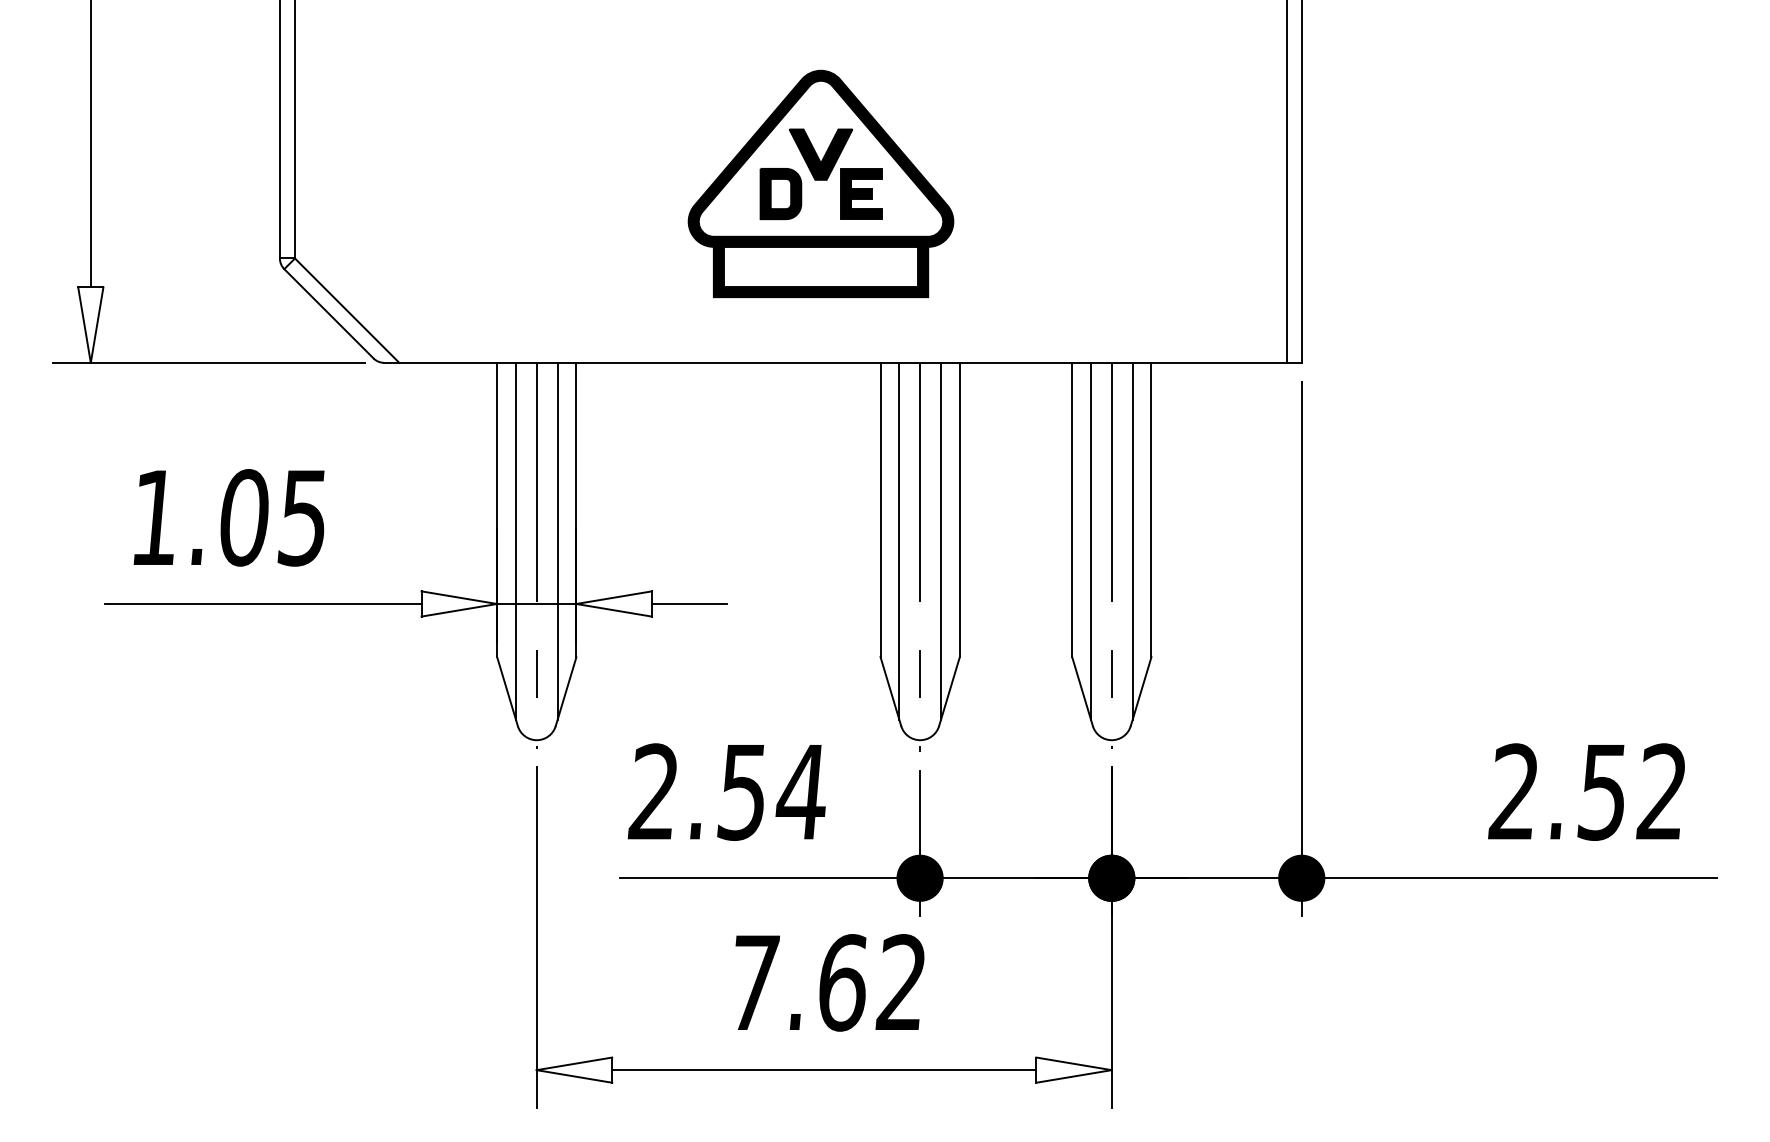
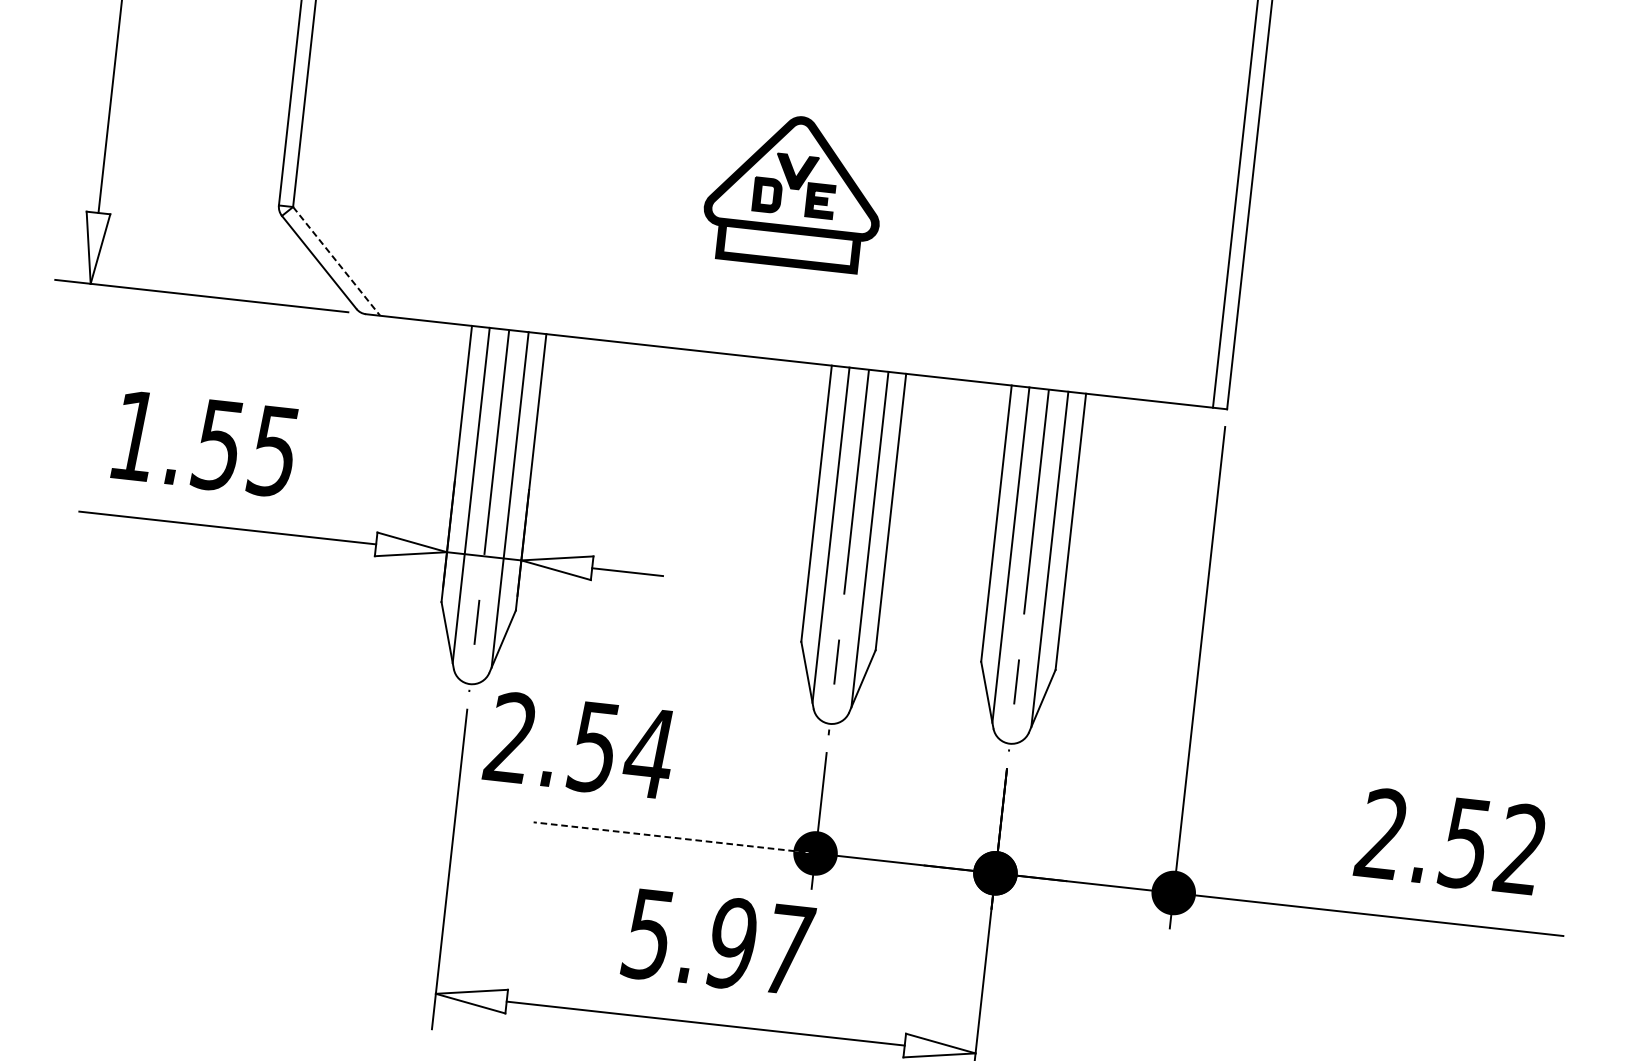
part: (820, 183) -> (794, 191), size x0.7
line: (347, 310) -> (336, 261), solid -> dashed
text: (243, 517) -> (217, 444), 1.05 -> 1.55
text: (726, 791) -> (579, 744), moved
line: (769, 878) -> (674, 838), solid -> dashed
text: (828, 982) -> (718, 941), 7.62 -> 5.97

